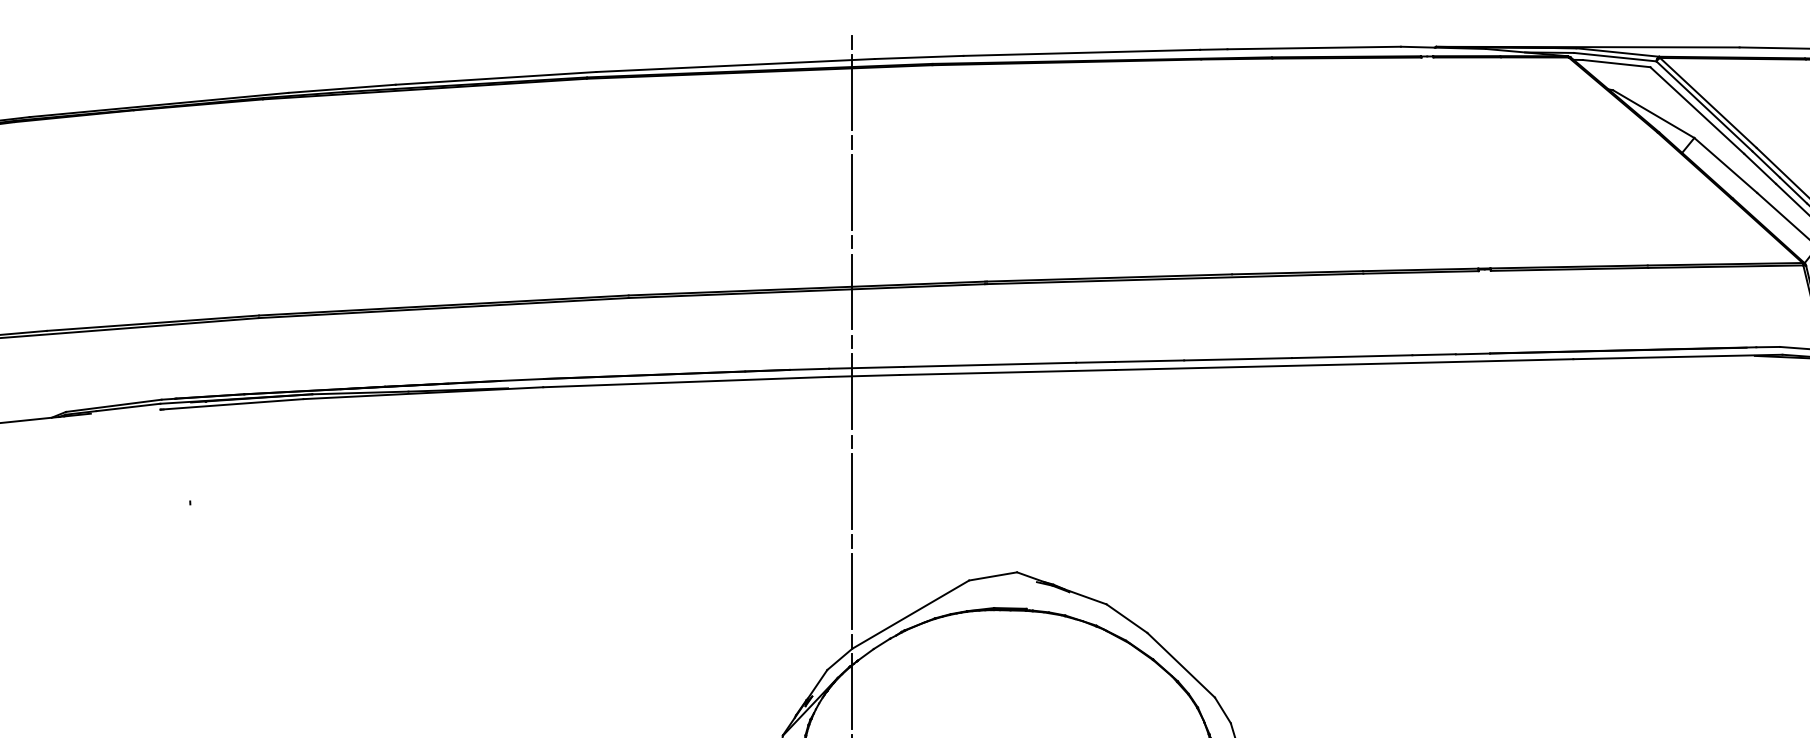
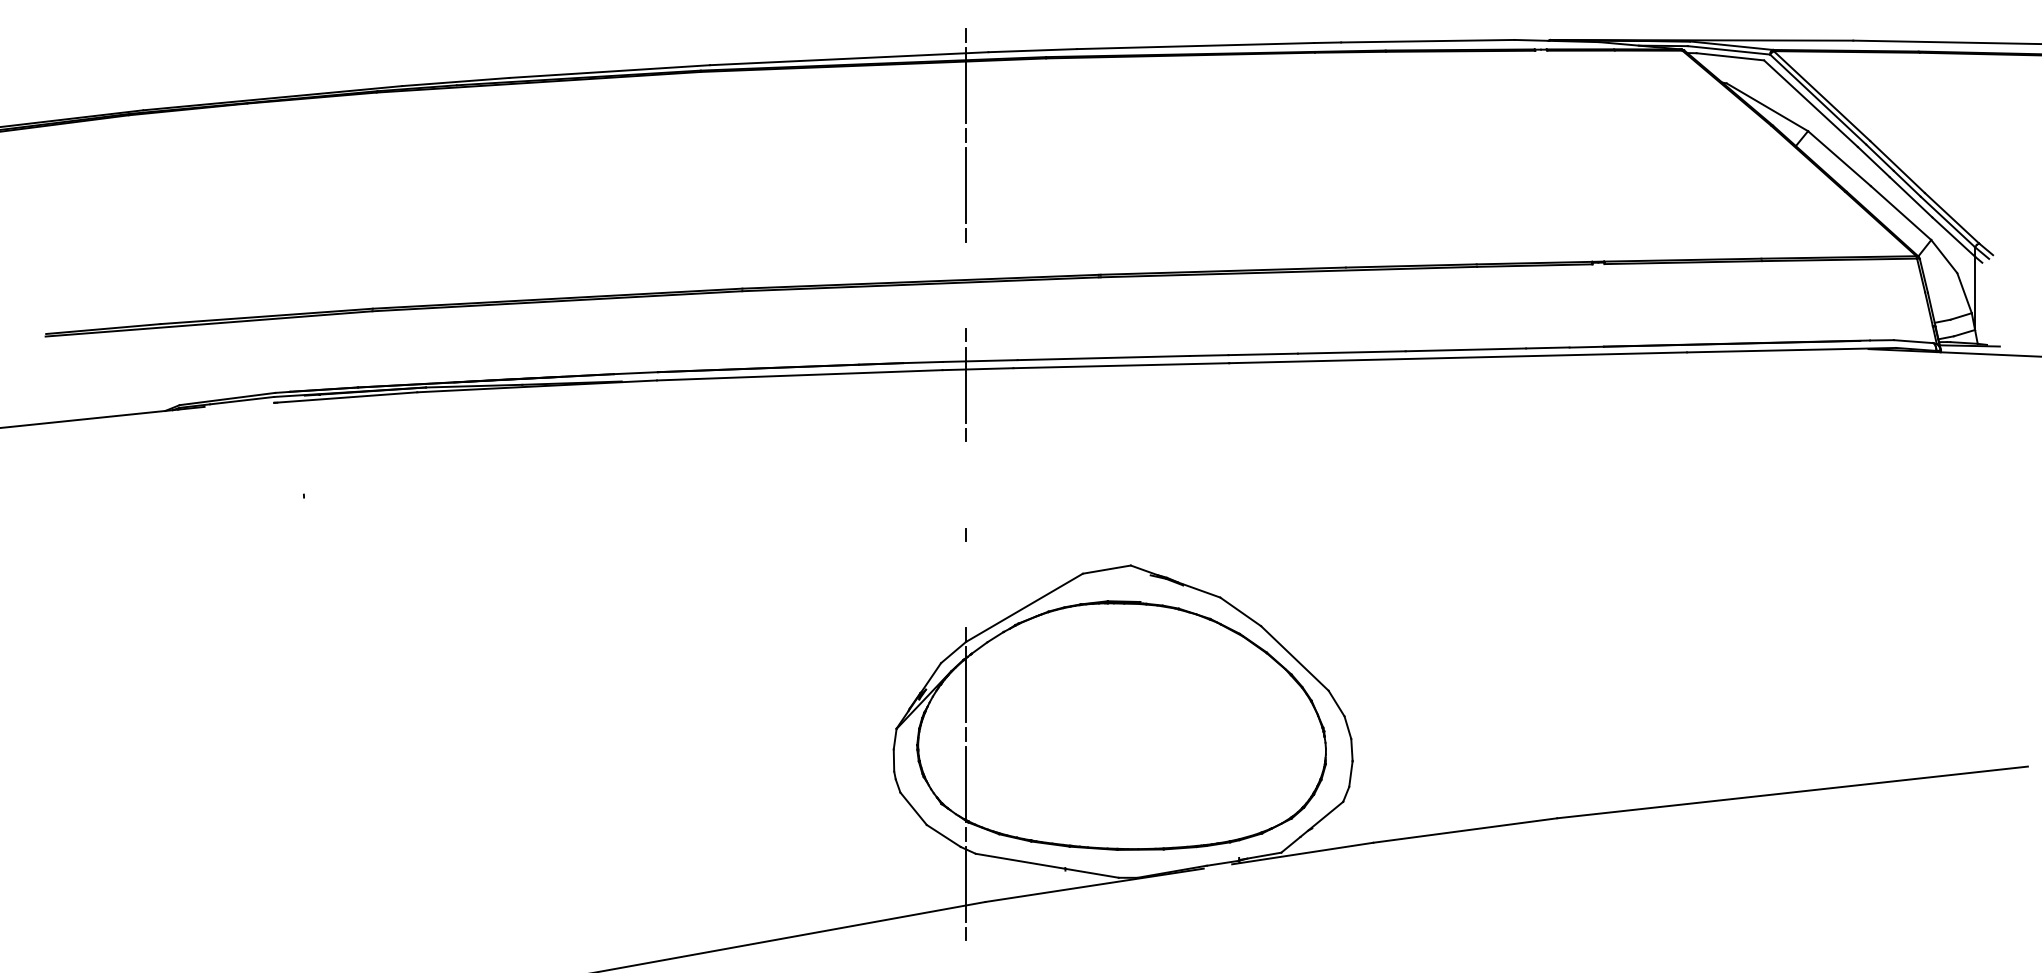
line: (851, 291) -> (965, 284), removed
line: (851, 491) -> (965, 484), removed
line: (851, 591) -> (965, 584), removed

